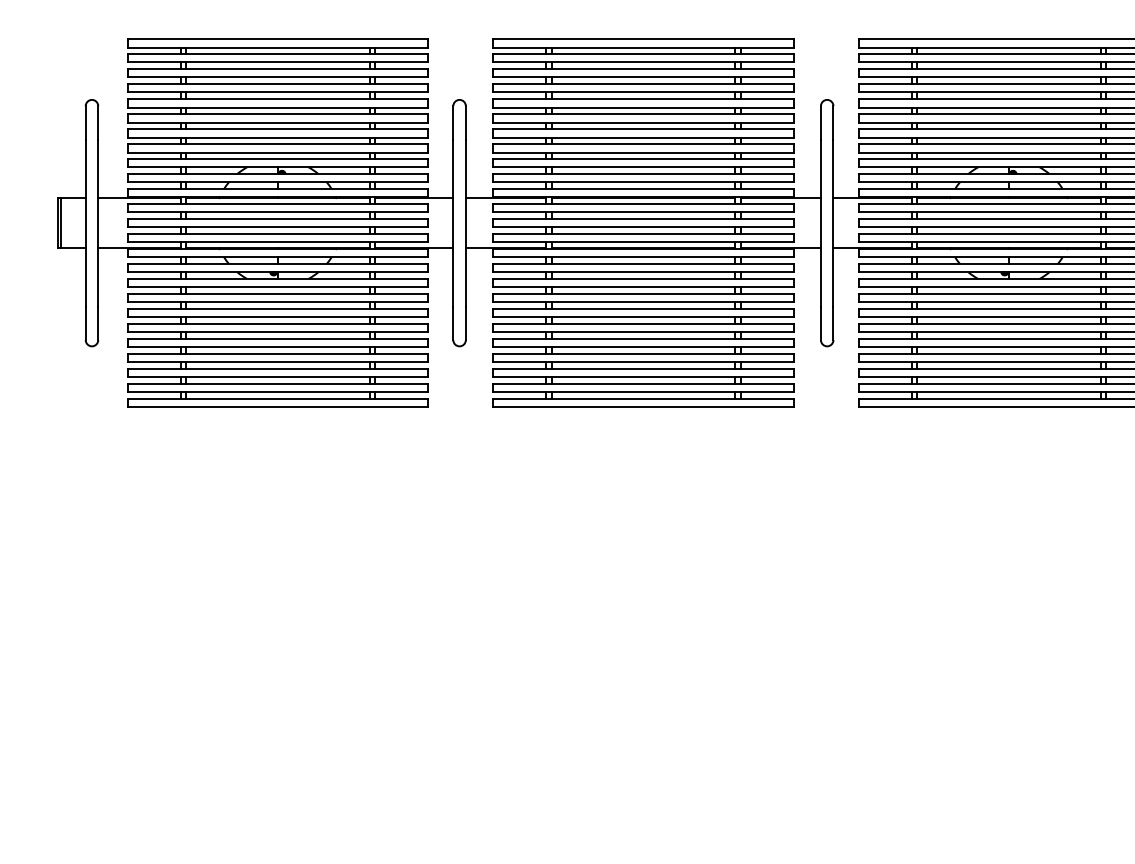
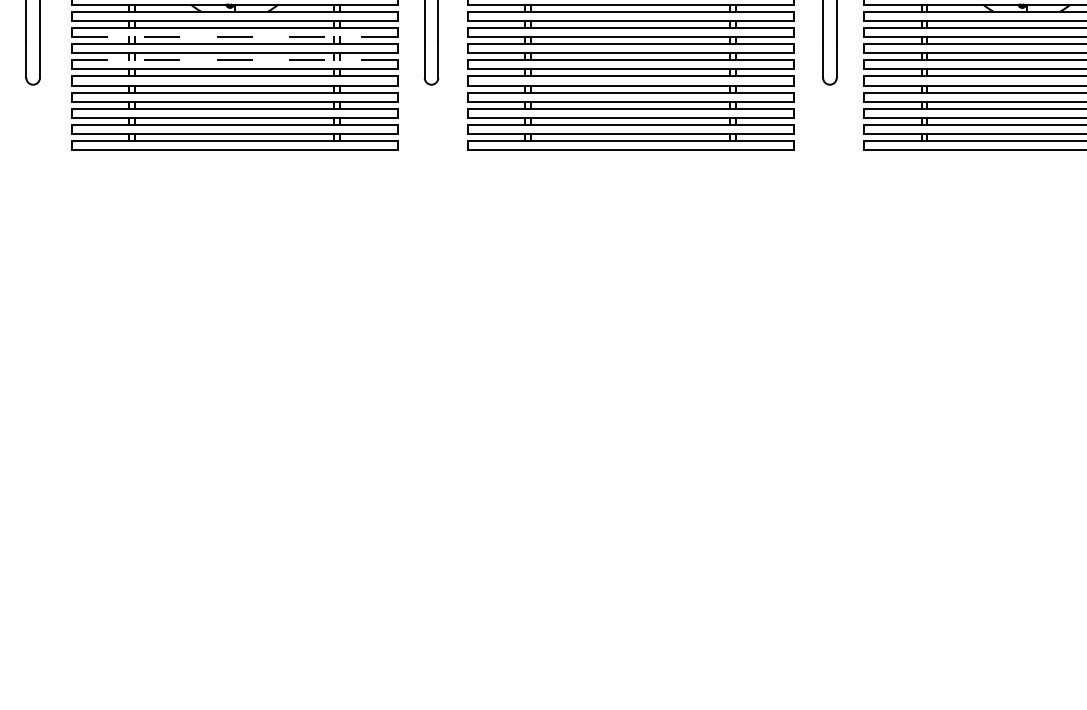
line: (278, 301) -> (235, 36), solid -> dashed
line: (277, 323) -> (234, 59), solid -> dashed

